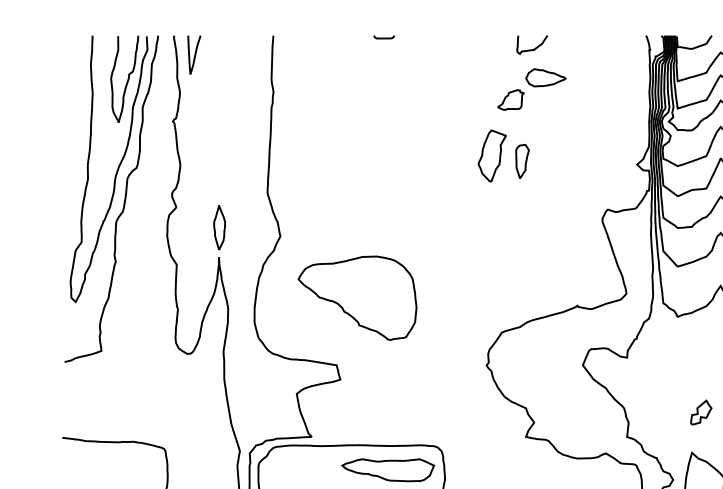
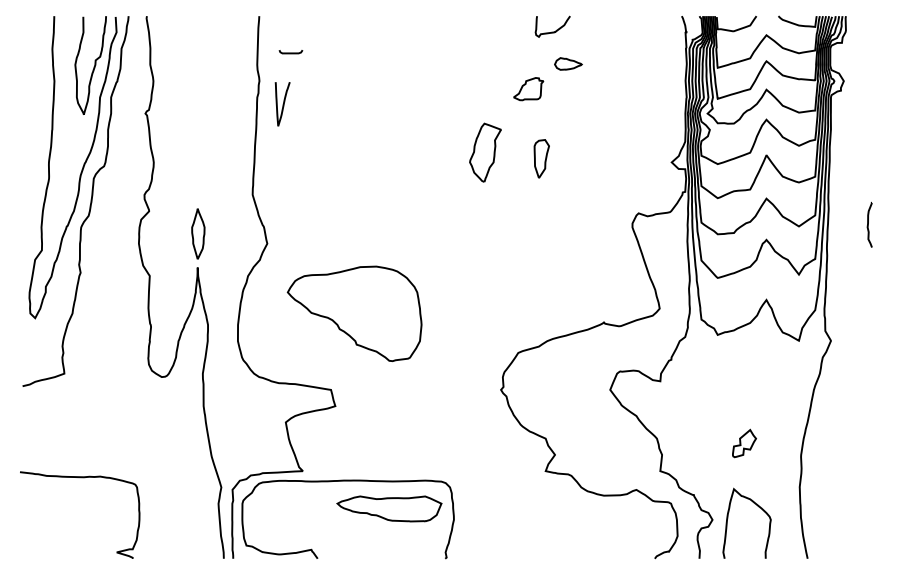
curve: (383, 37) -> (290, 52), moved
curve: (194, 55) -> (282, 104), moved
part: (546, 77) -> (568, 63), size x0.6
part: (492, 155) -> (485, 152), moved

